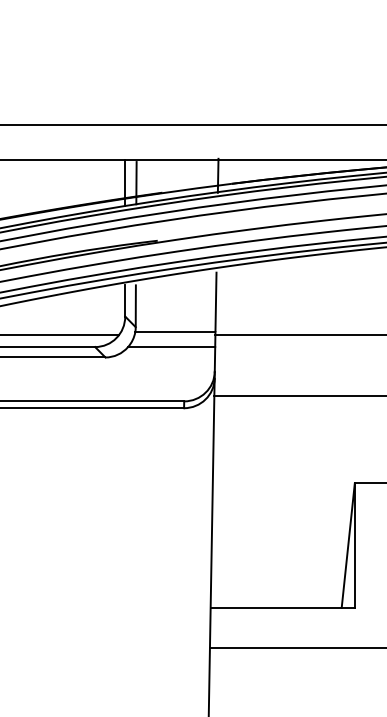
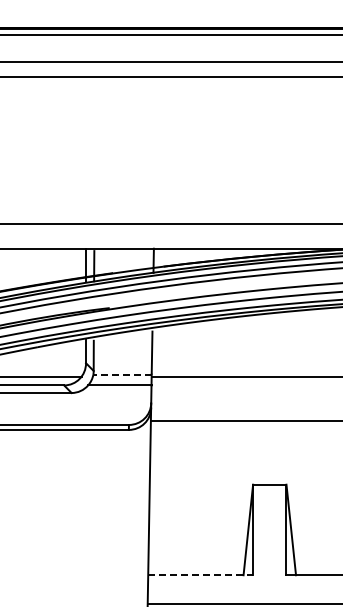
line: (175, 332) -> (122, 374), solid -> dashed
line: (283, 608) -> (201, 575), solid -> dashed

